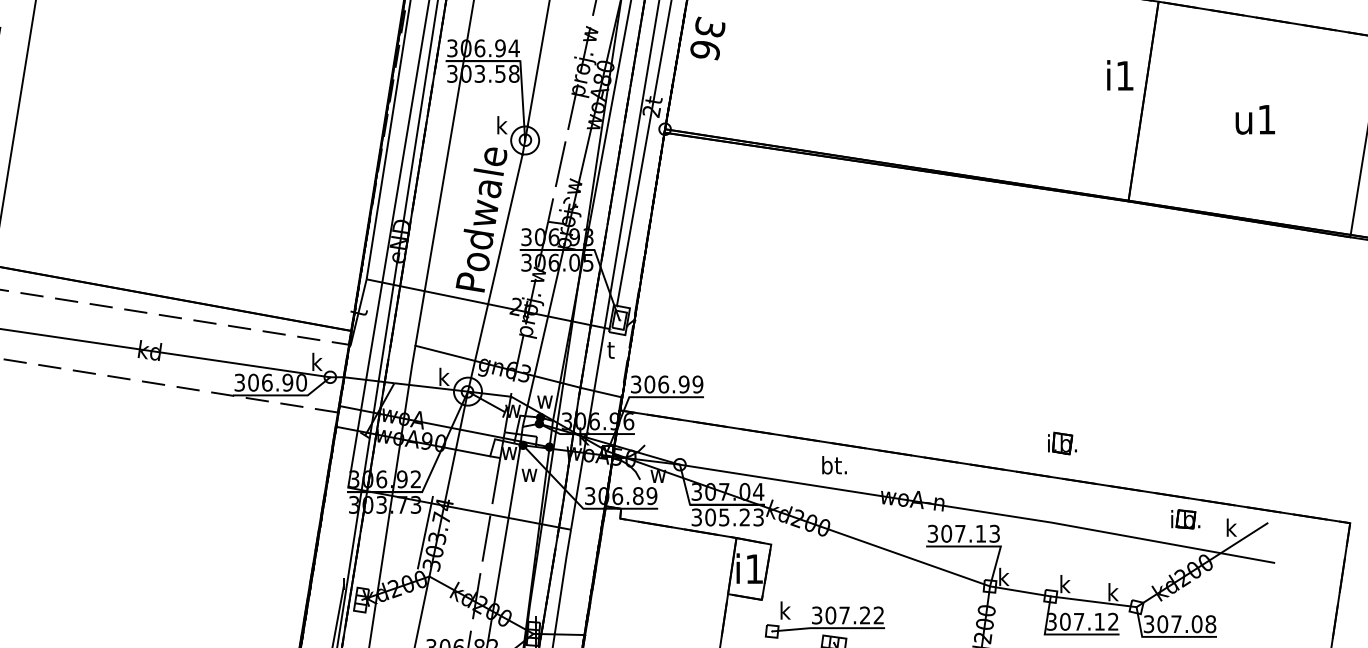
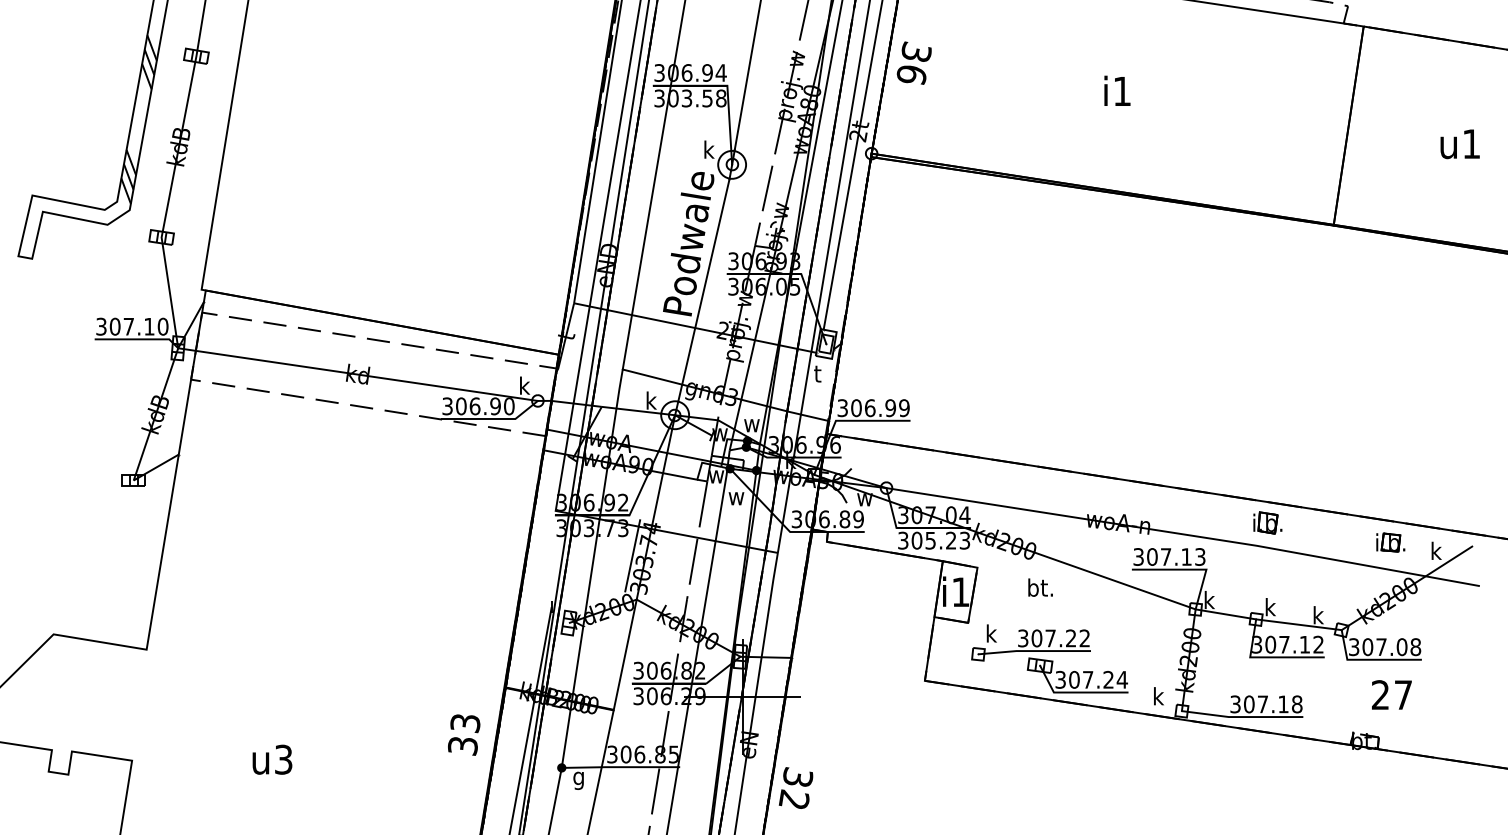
text: (1120, 74) -> (1117, 90), moved
part: (1062, 443) -> (1267, 522), moved
text: (834, 465) -> (1040, 587), moved

